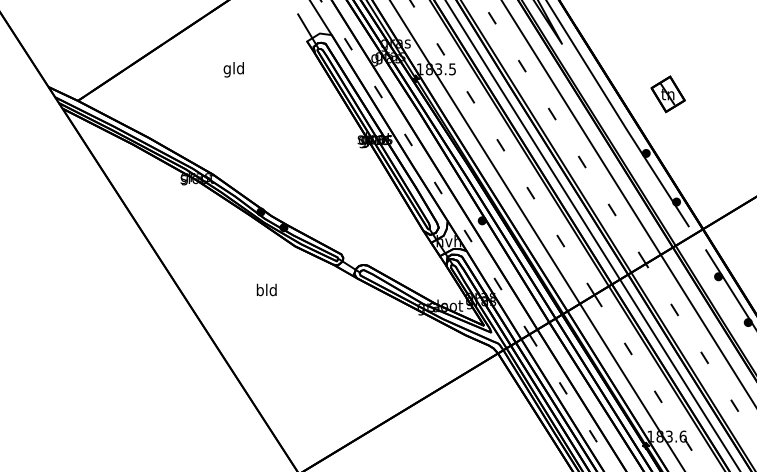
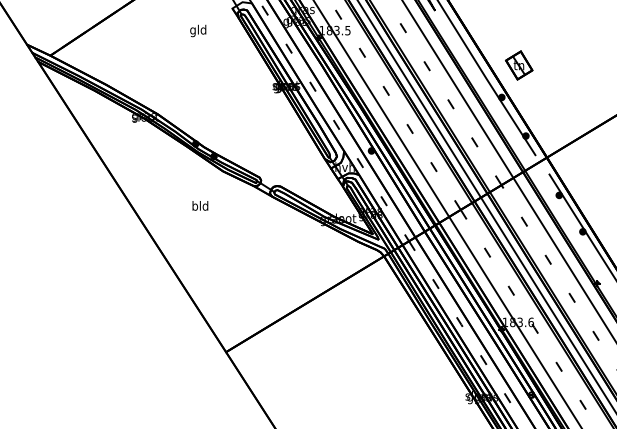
text: (234, 69) -> (198, 30), moved
part: (668, 94) -> (519, 65), moved

